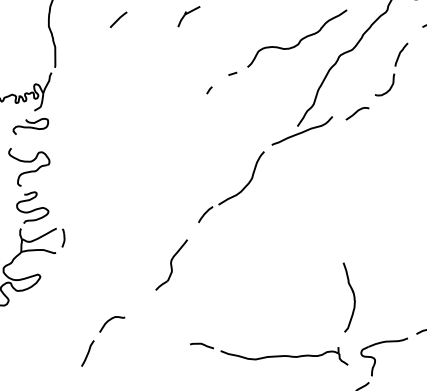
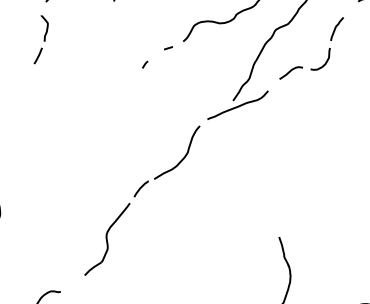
part: (105, 65) -> (41, 39), added
curve: (357, 112) -> (291, 71), moved
part: (171, 264) -> (107, 238), size x1.43

